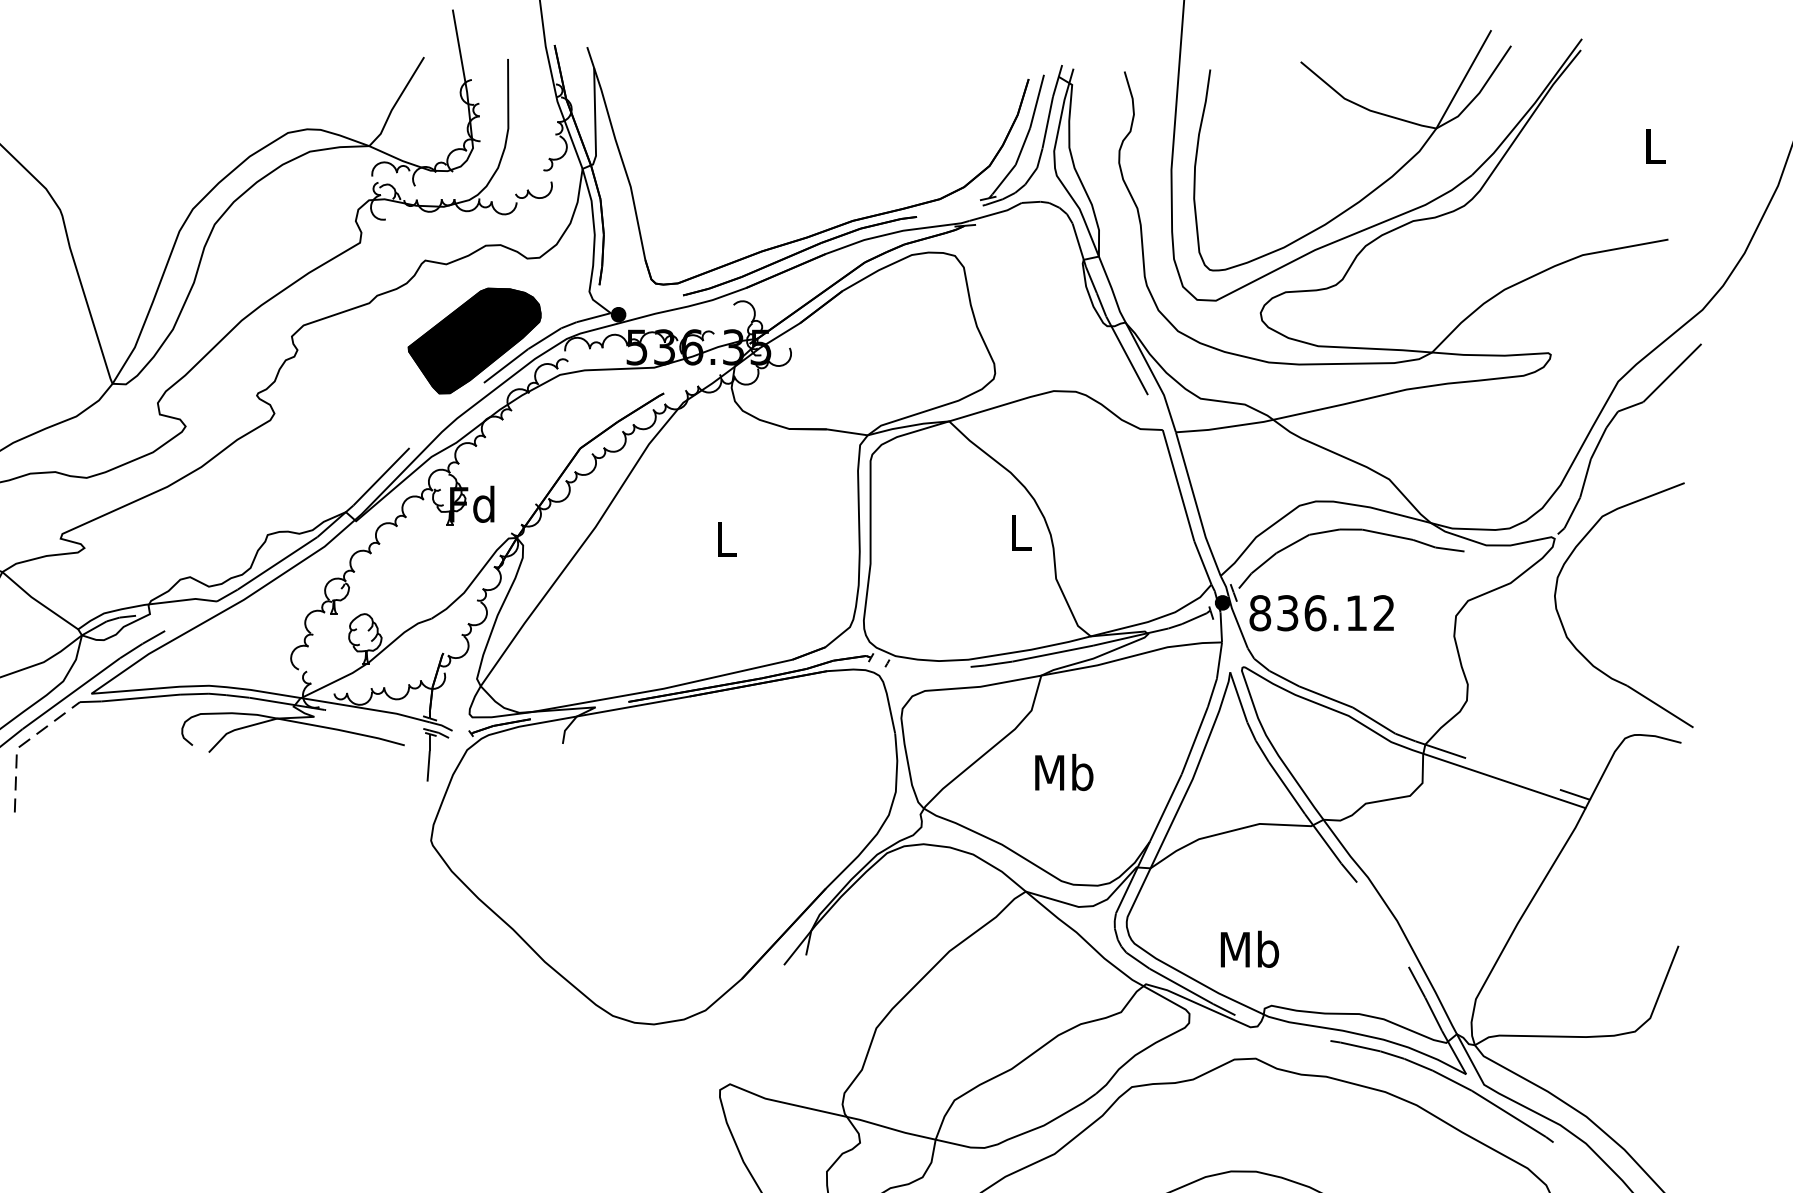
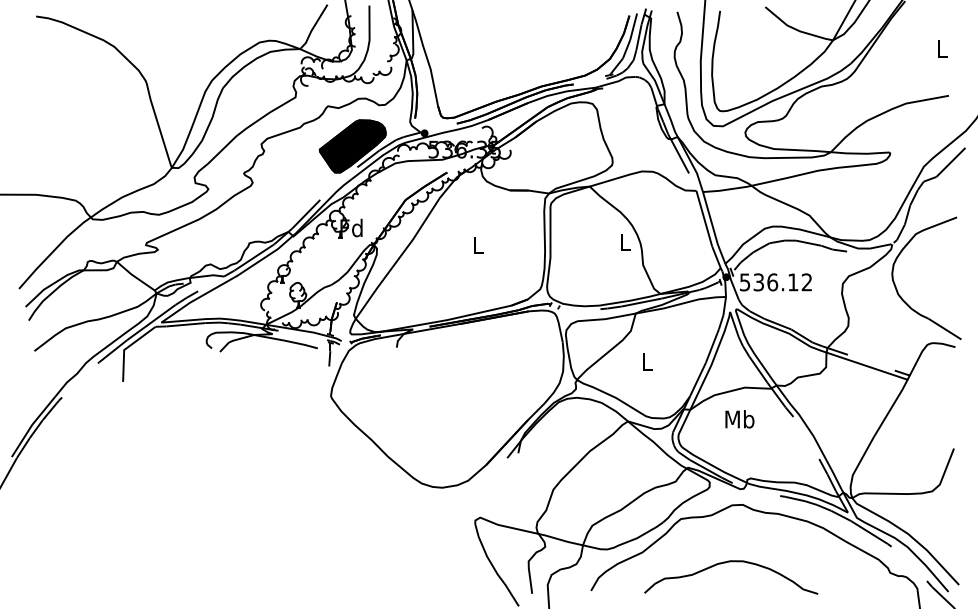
text: (1259, 613) -> (744, 282), 836.12 -> 536.12
line: (23, 743) -> (127, 347), dashed -> solid
text: (1062, 771) -> (646, 361), Mb -> L
text: (1249, 949) -> (739, 419), moved

